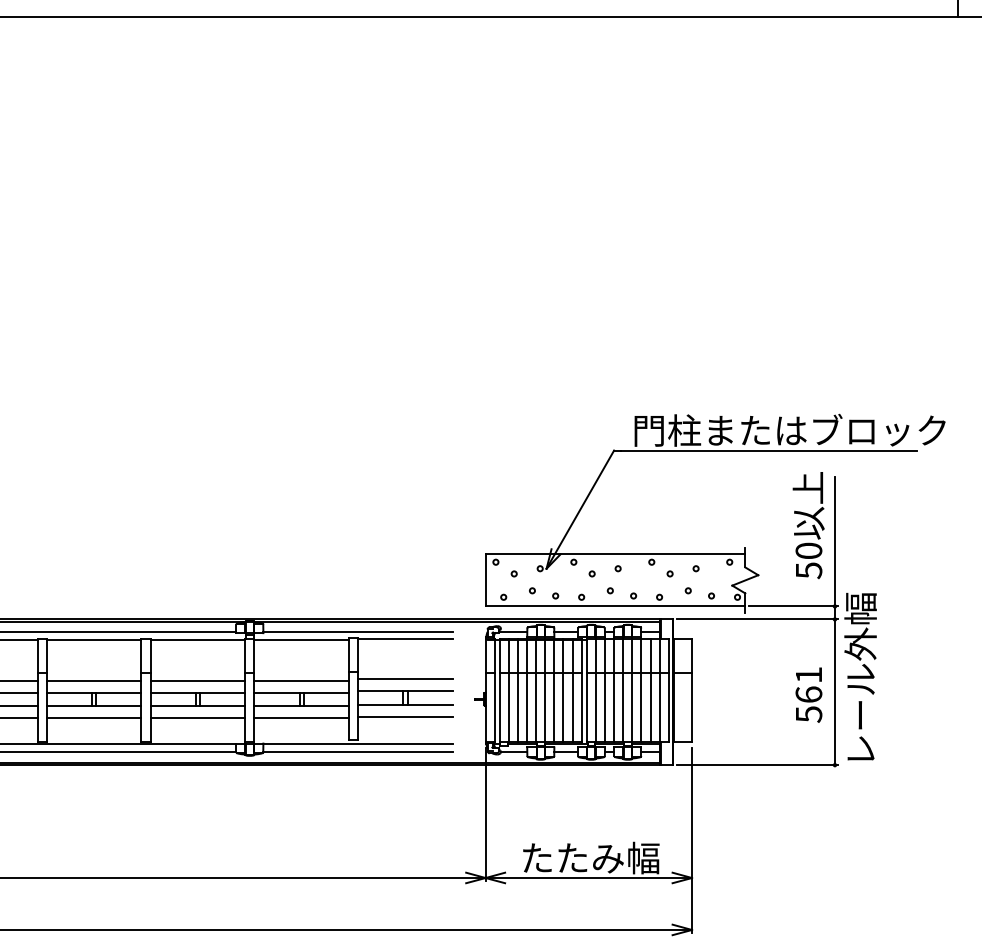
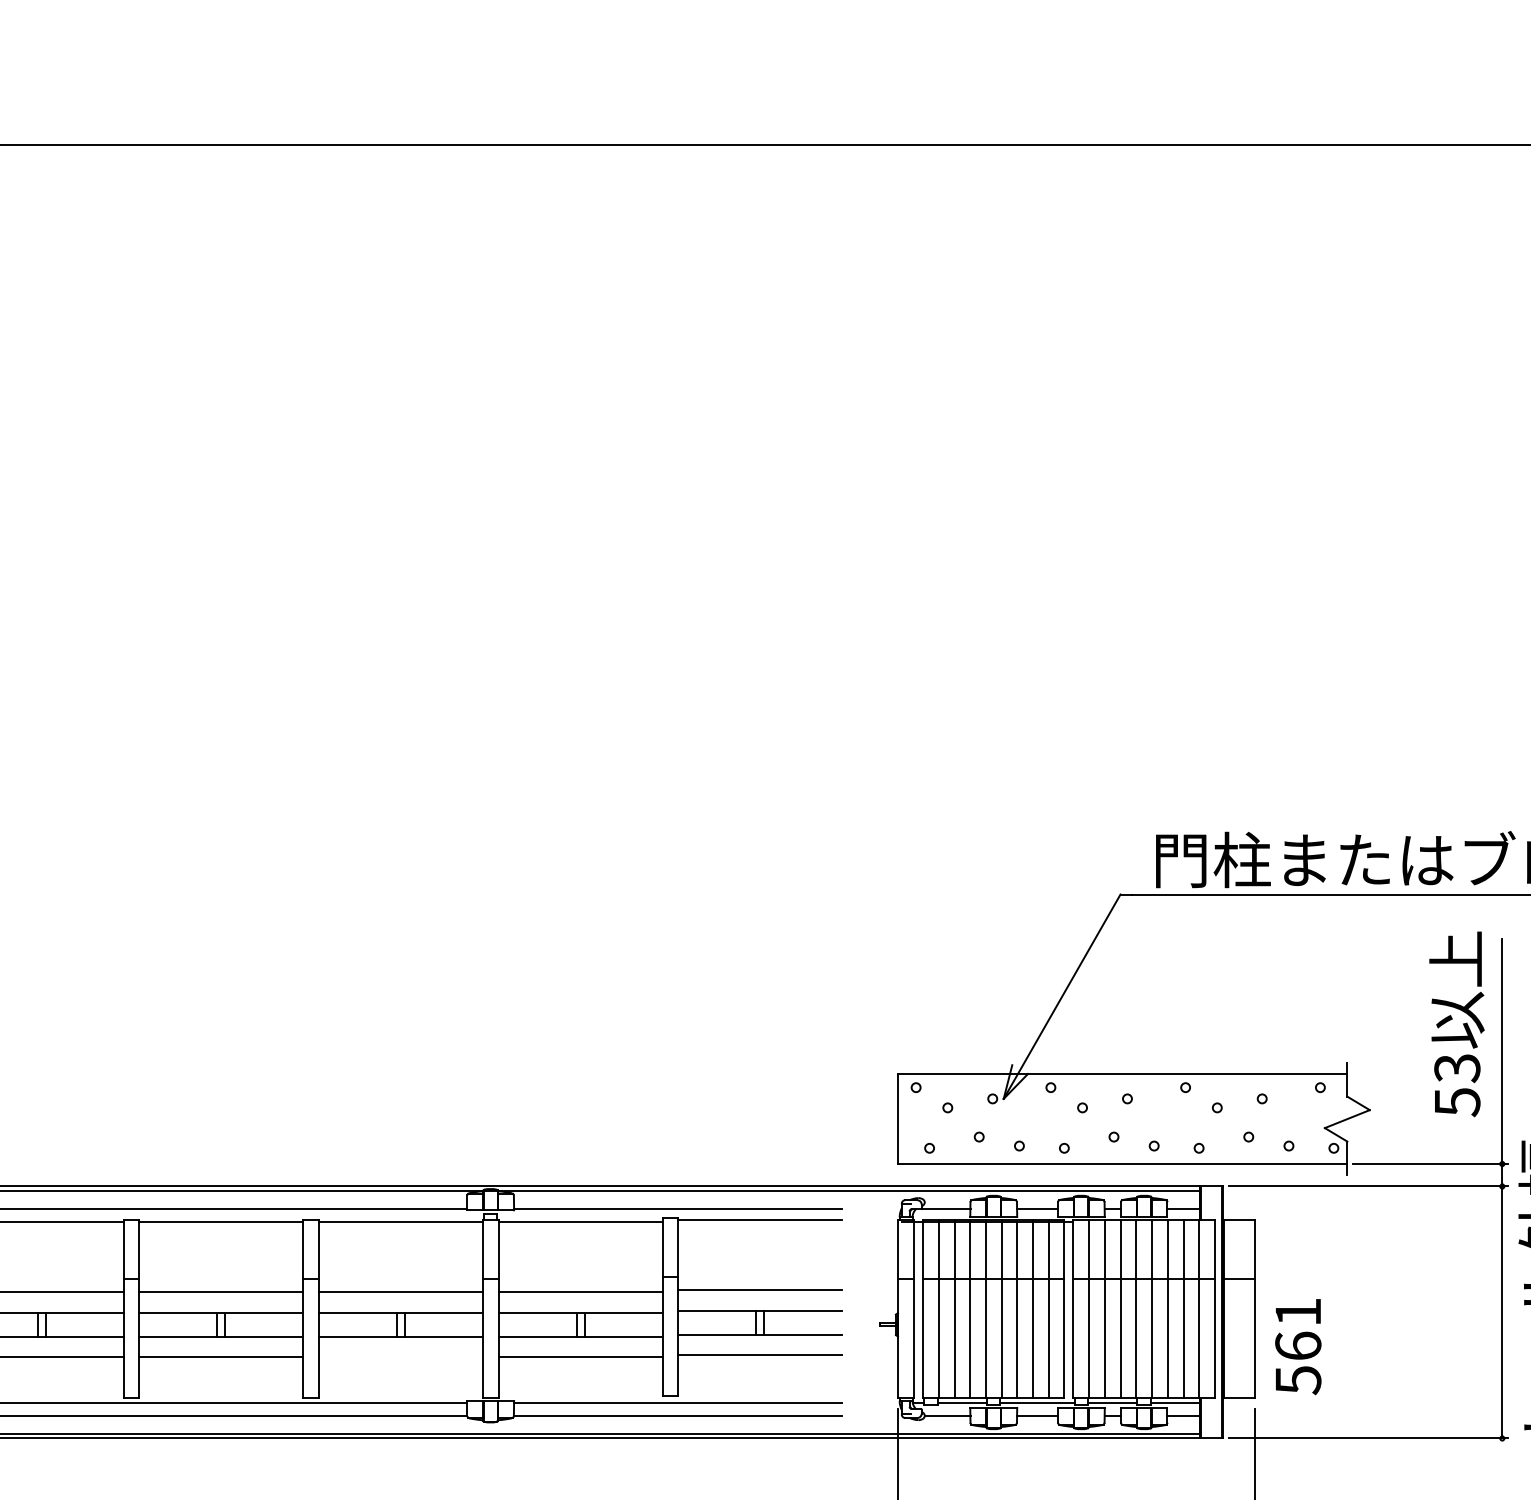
text: (808, 550) -> (1456, 1067), 50 -> 53
text: (808, 694) -> (1297, 1345), moved
line: (197, 718) -> (400, 1357), removed

